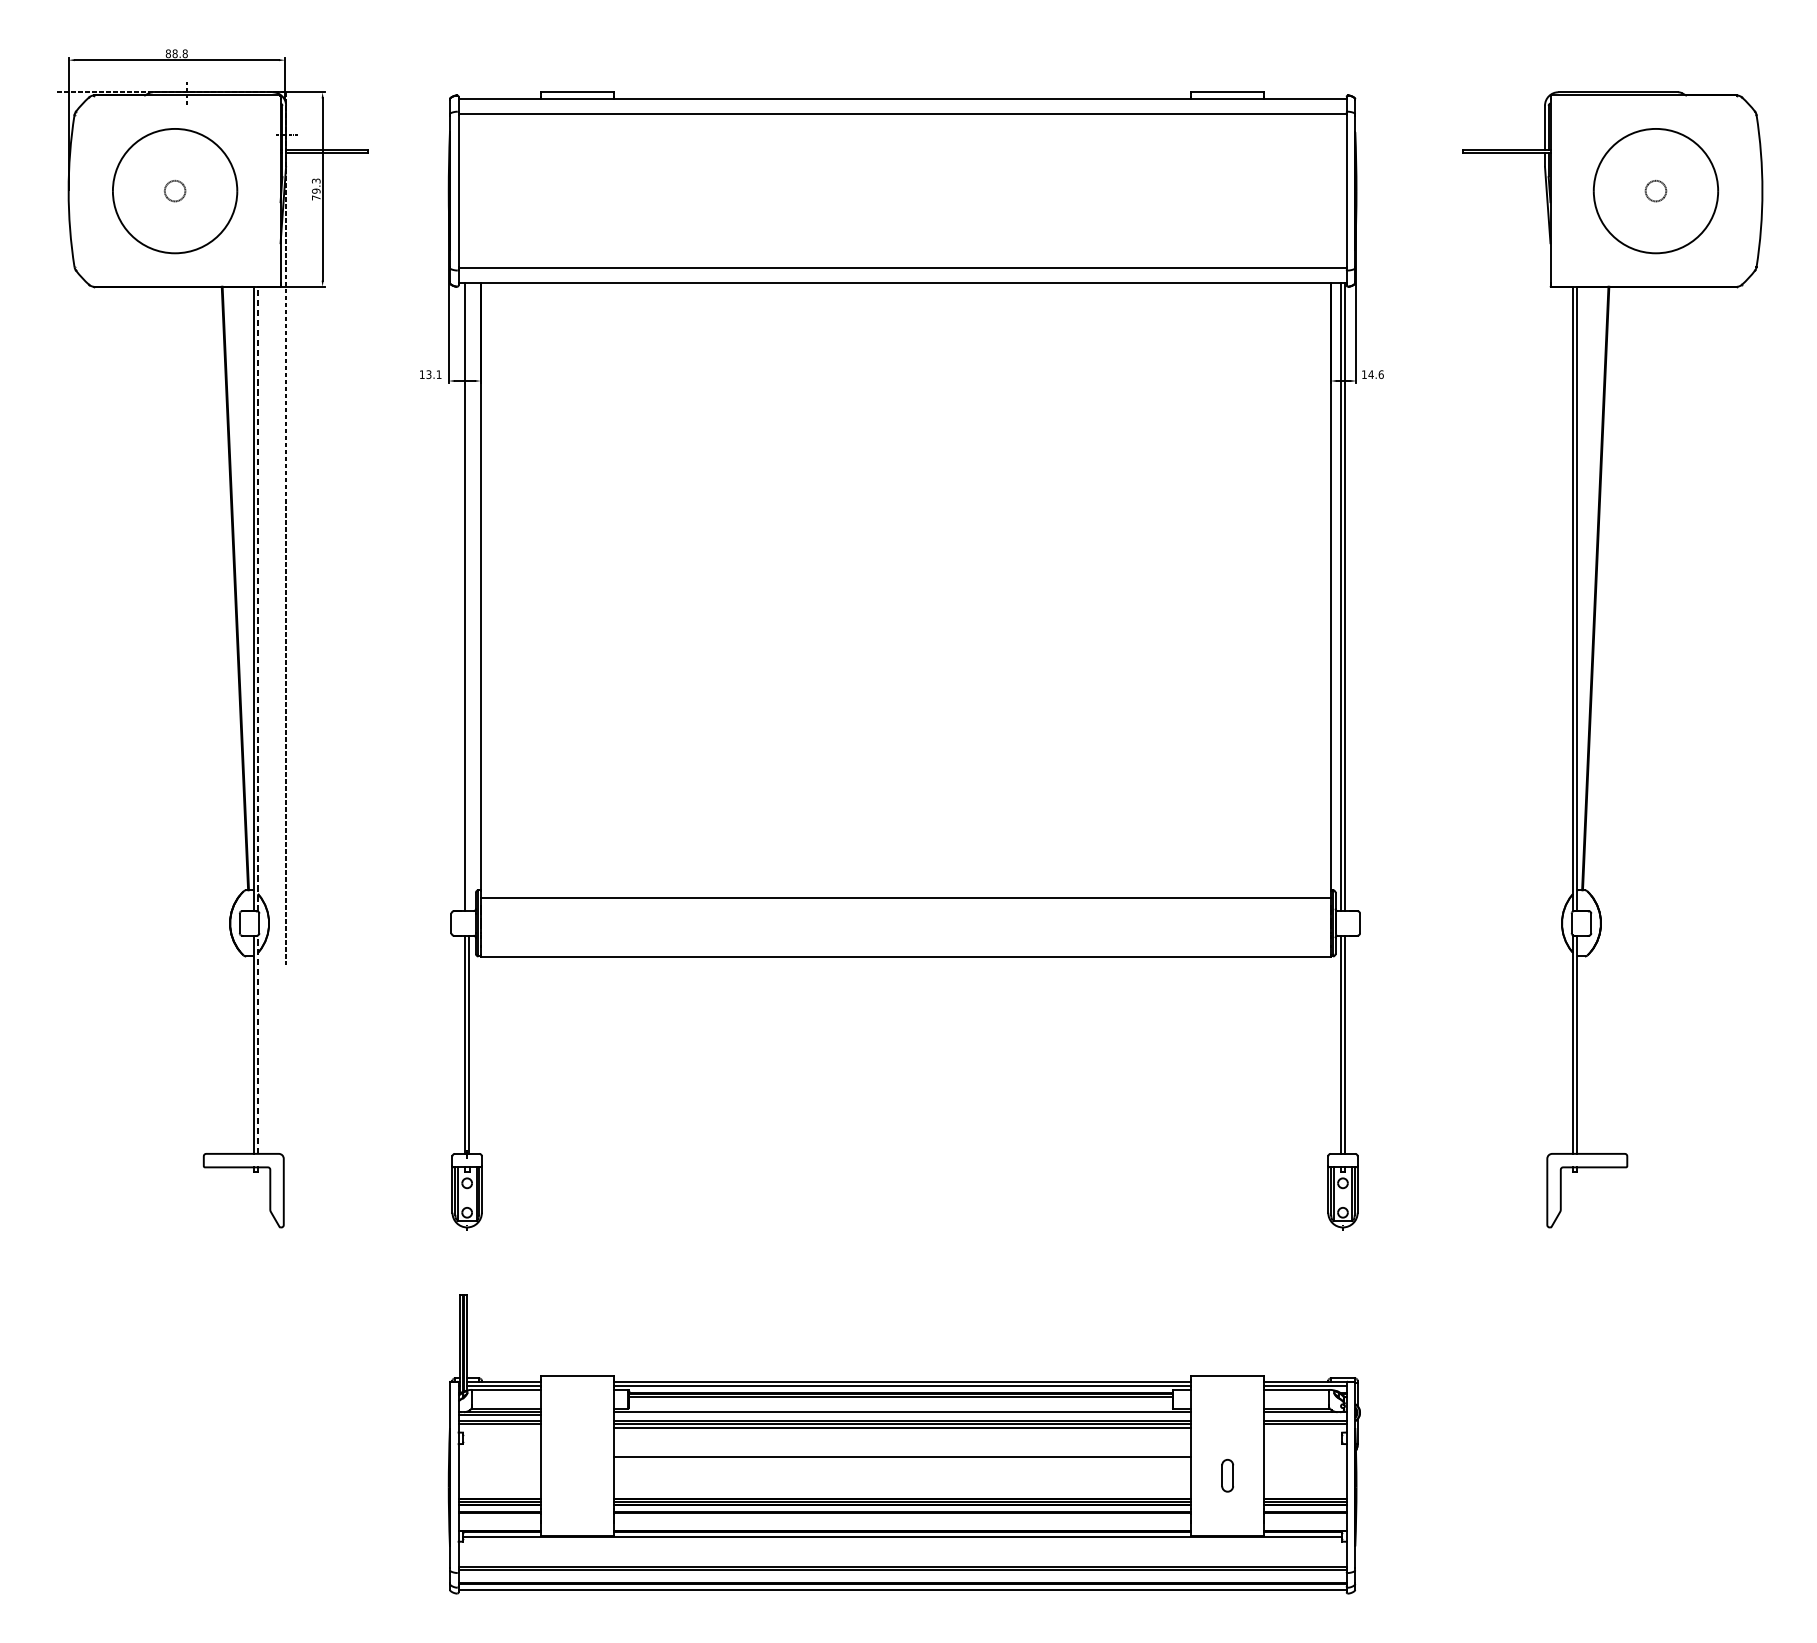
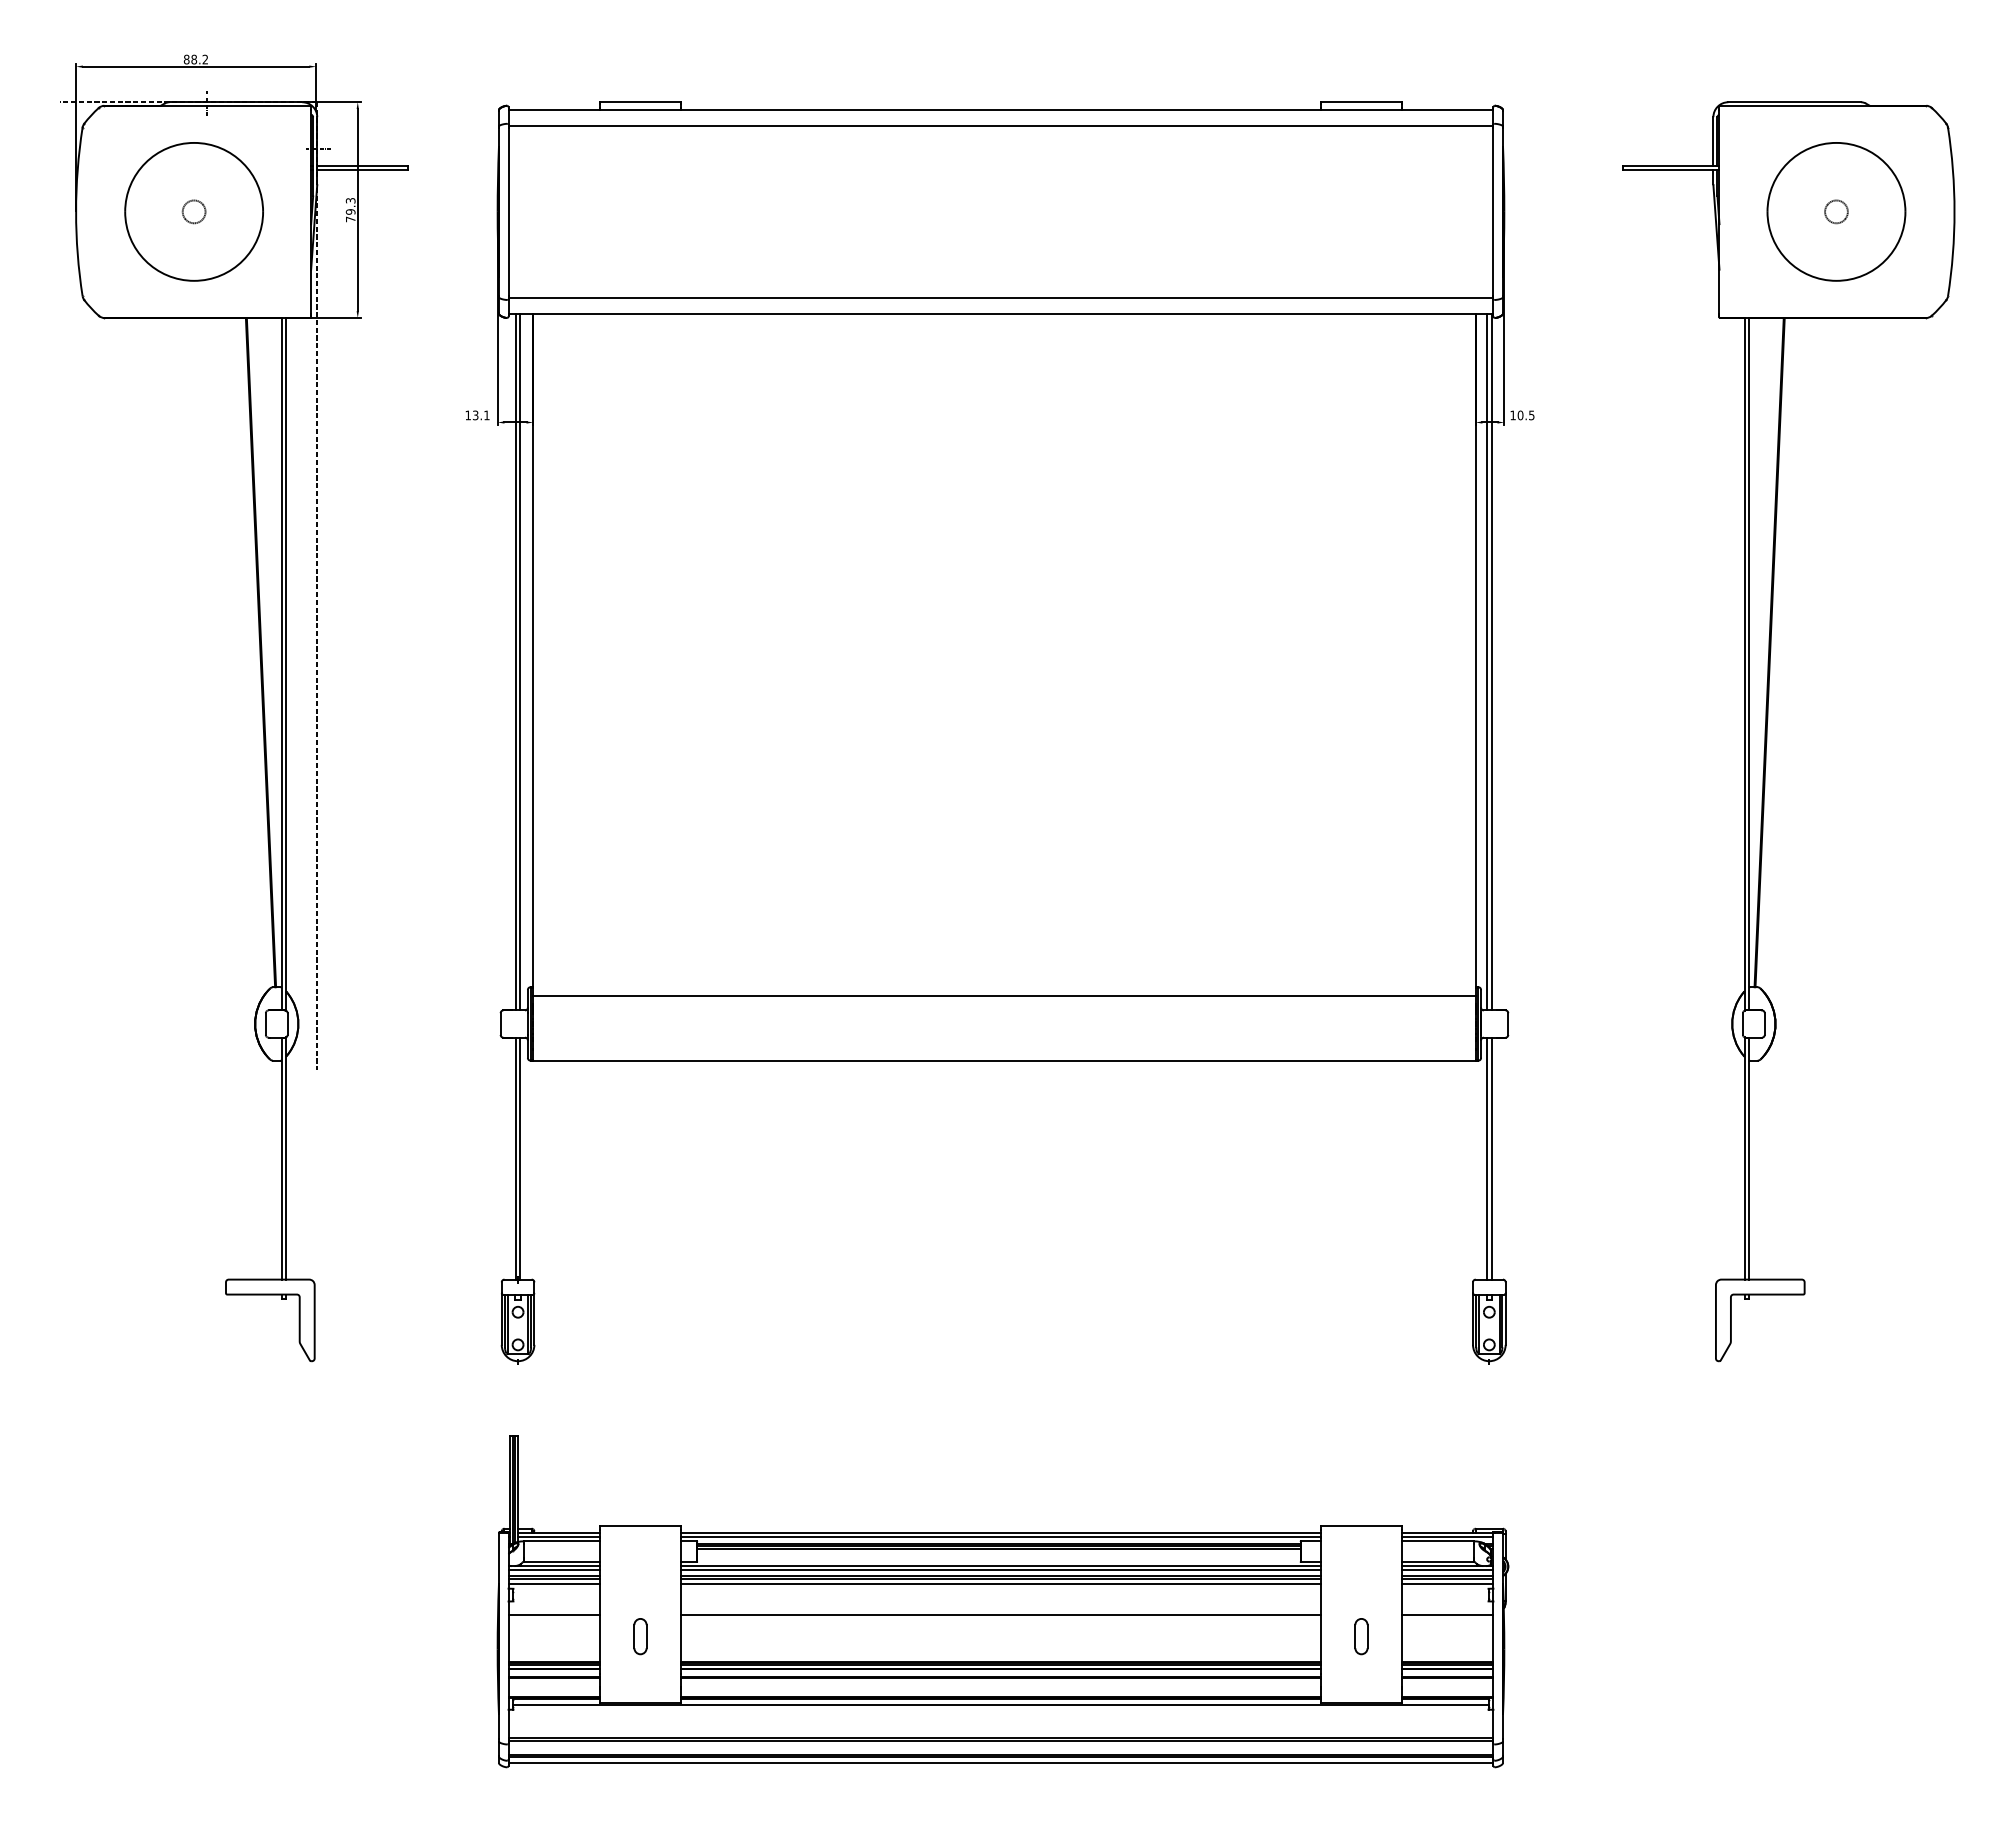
text: (185, 53) -> (205, 59), 88.8 -> 88.2
text: (1375, 374) -> (1525, 415), 14.6 -> 10.5
line: (469, 596) -> (520, 661), added
line: (258, 598) -> (286, 663), dashed -> solid
line: (258, 1043) -> (286, 1157), dashed -> solid
line: (902, 1415) -> (1000, 1569), added
line: (1305, 1415) -> (1447, 1569), added
line: (499, 1427) -> (553, 1583), added
line: (1305, 1427) -> (1447, 1583), added
line: (499, 1456) -> (553, 1615), added
line: (1305, 1456) -> (1447, 1615), added
part: (577, 1475) -> (640, 1636), added

